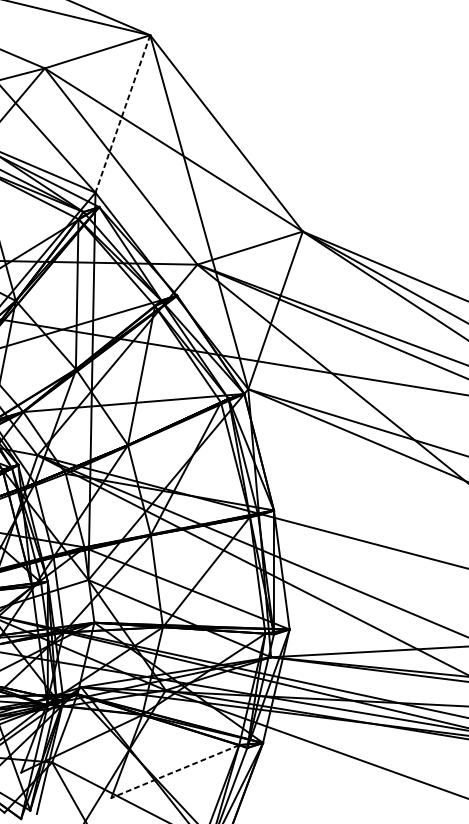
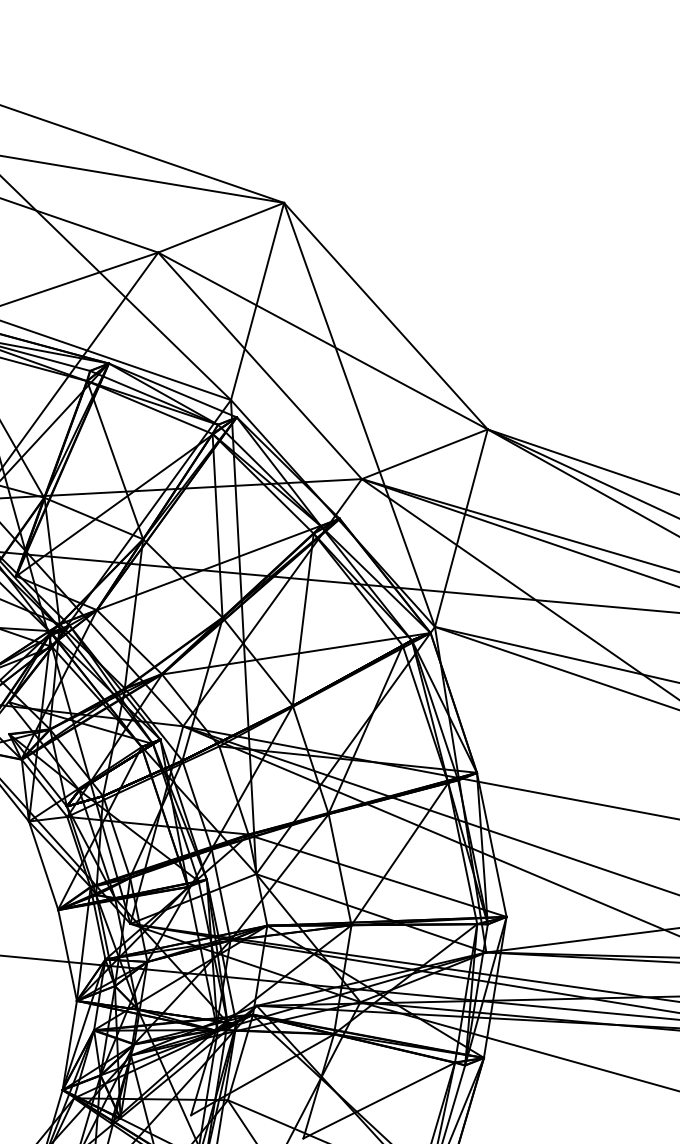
line: (122, 114) -> (257, 301), dashed -> solid
line: (175, 771) -> (379, 1100), dashed -> solid

